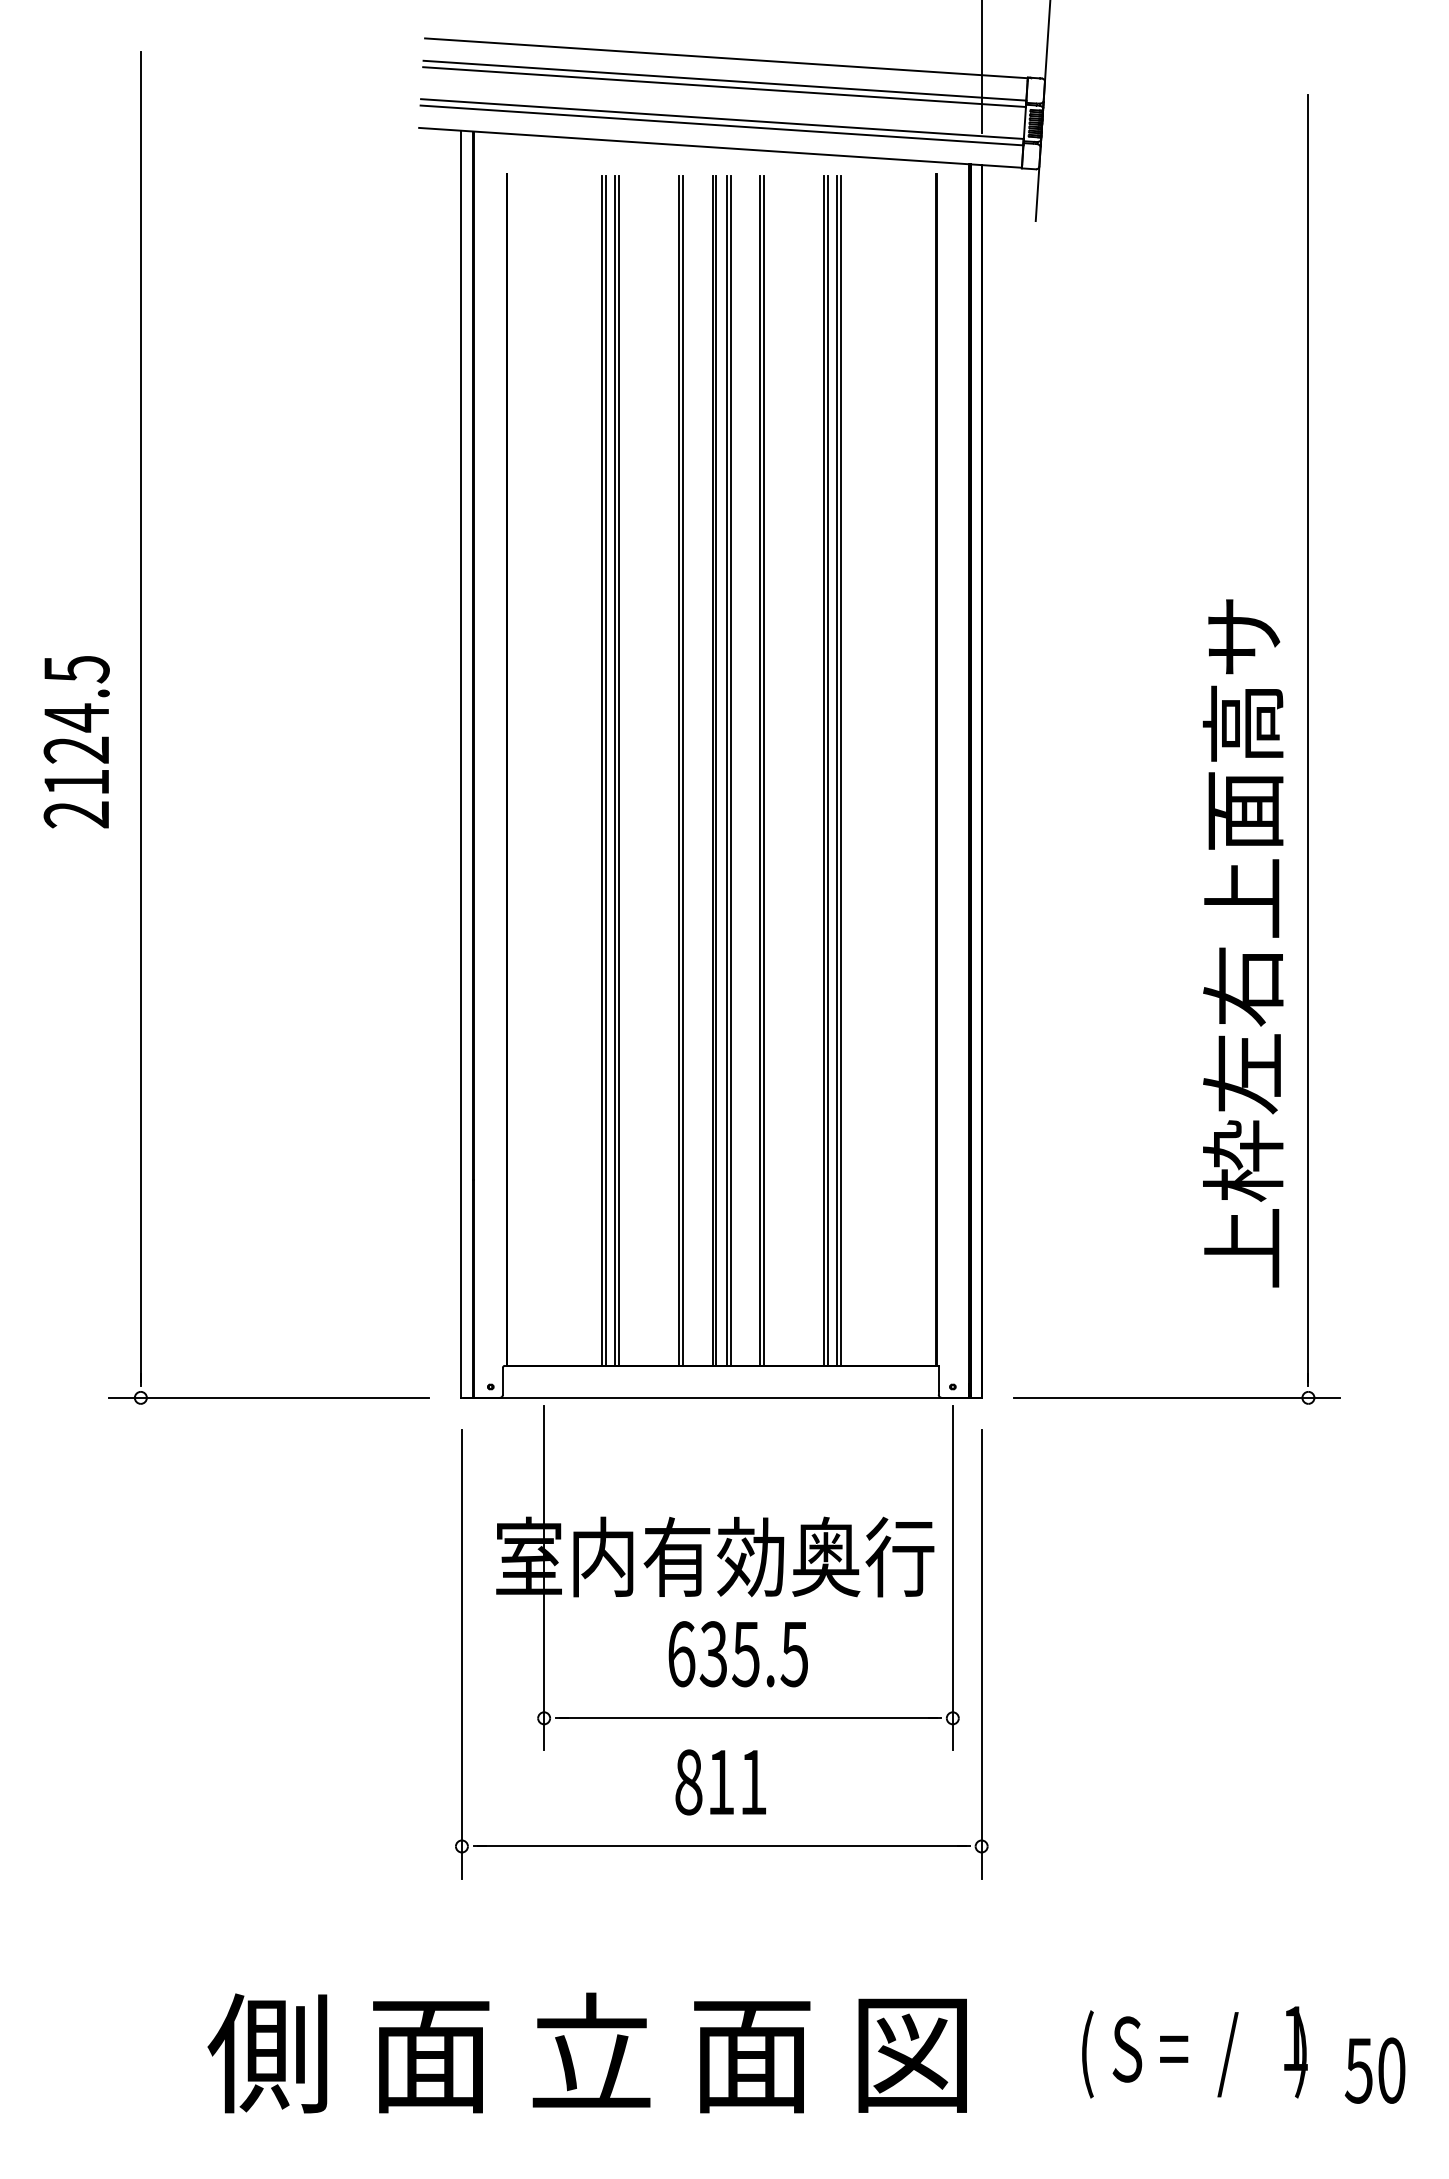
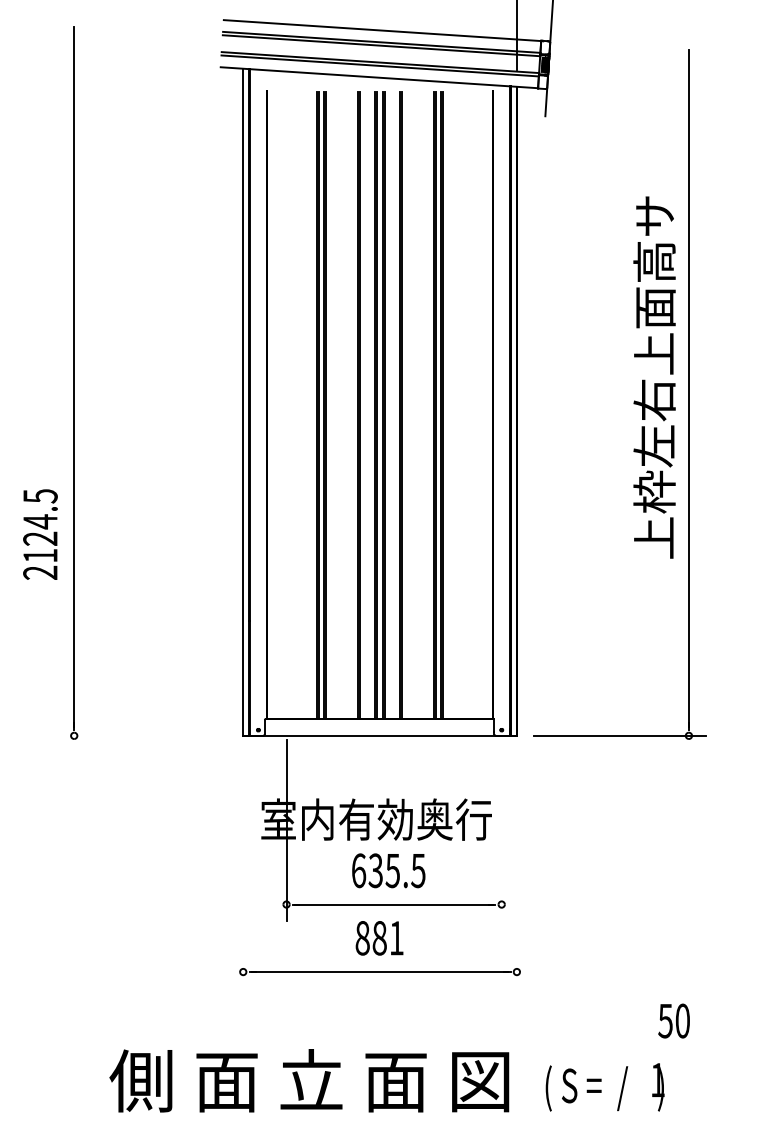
text: (76, 741) -> (40, 534), moved
text: (1243, 943) -> (654, 377), moved
line: (268, 1397) -> (141, 735), removed
line: (952, 1577) -> (501, 830), removed
line: (462, 1653) -> (243, 870), removed
line: (980, 1653) -> (516, 870), removed
text: (720, 1782) -> (379, 938), 811 -> 881
text: (1193, 2052) -> (604, 1087), moved
text: (1374, 2069) -> (673, 1020), moved

